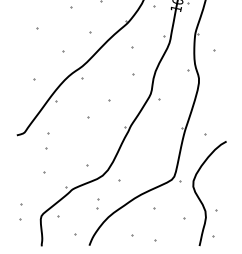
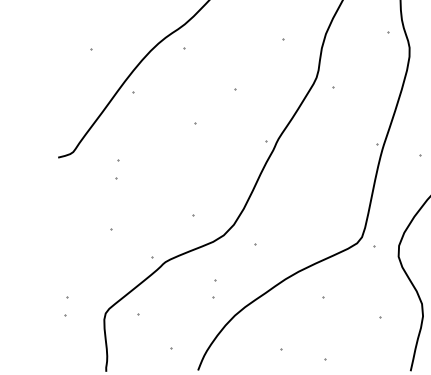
part: (47, 141) -> (117, 169), size x0.62
part: (21, 212) -> (67, 306), size x0.62

